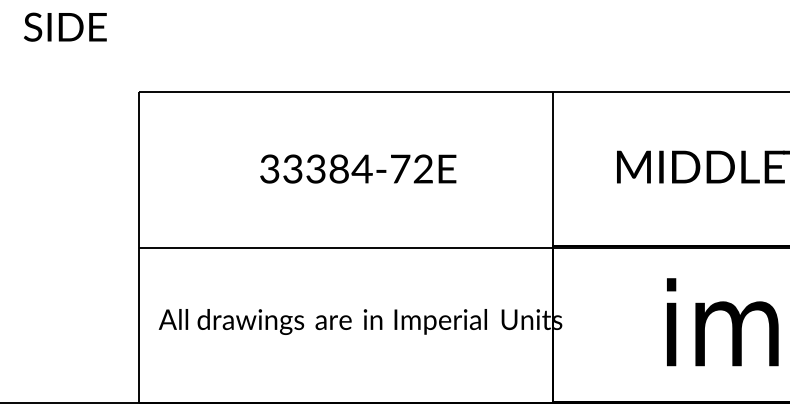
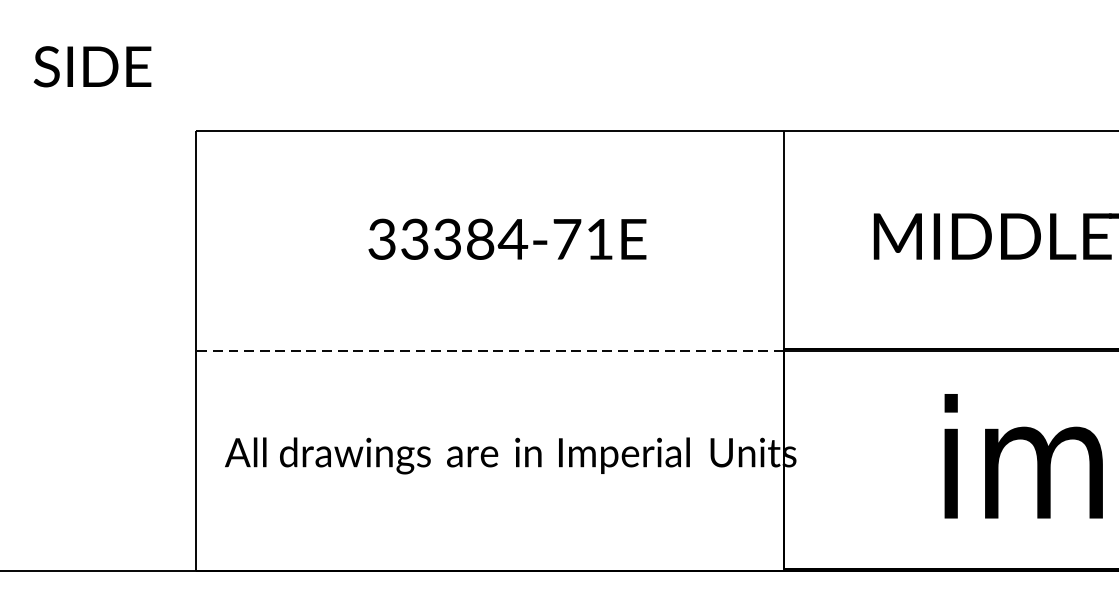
text: (65, 26) -> (92, 65), moved
text: (422, 168) -> (598, 238), 33384-72E -> 33384-71E
line: (345, 247) -> (489, 350), solid -> dashed

